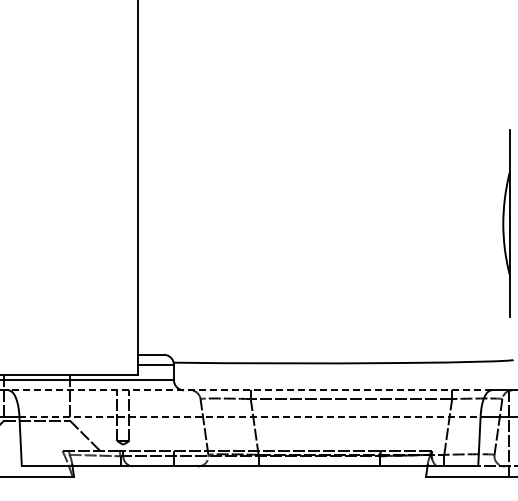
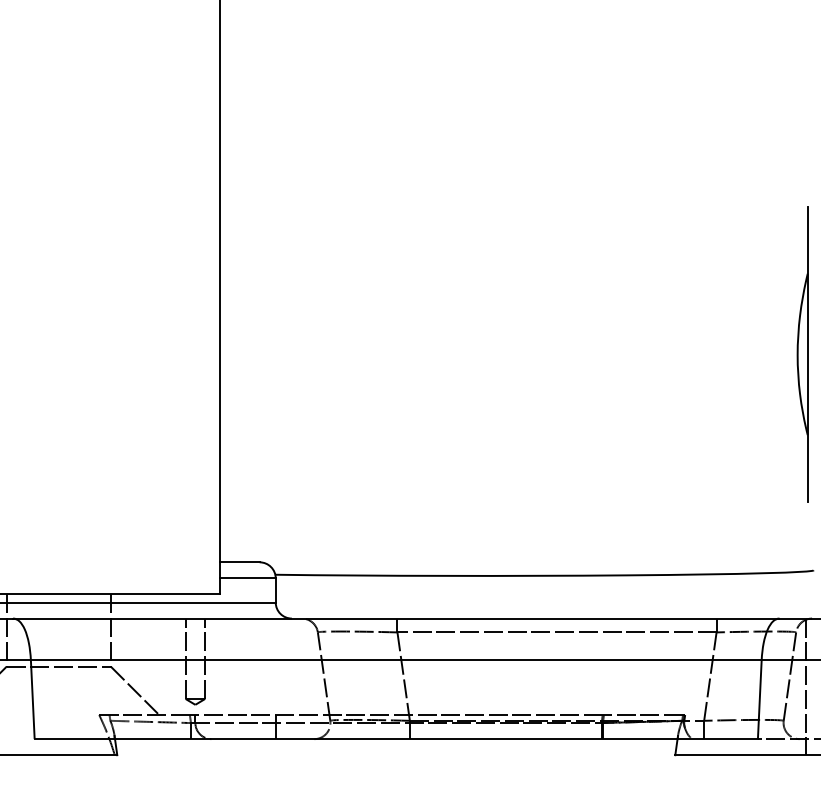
line: (250, 390) -> (397, 618), dashed -> solid
line: (250, 416) -> (397, 660), dashed -> solid

